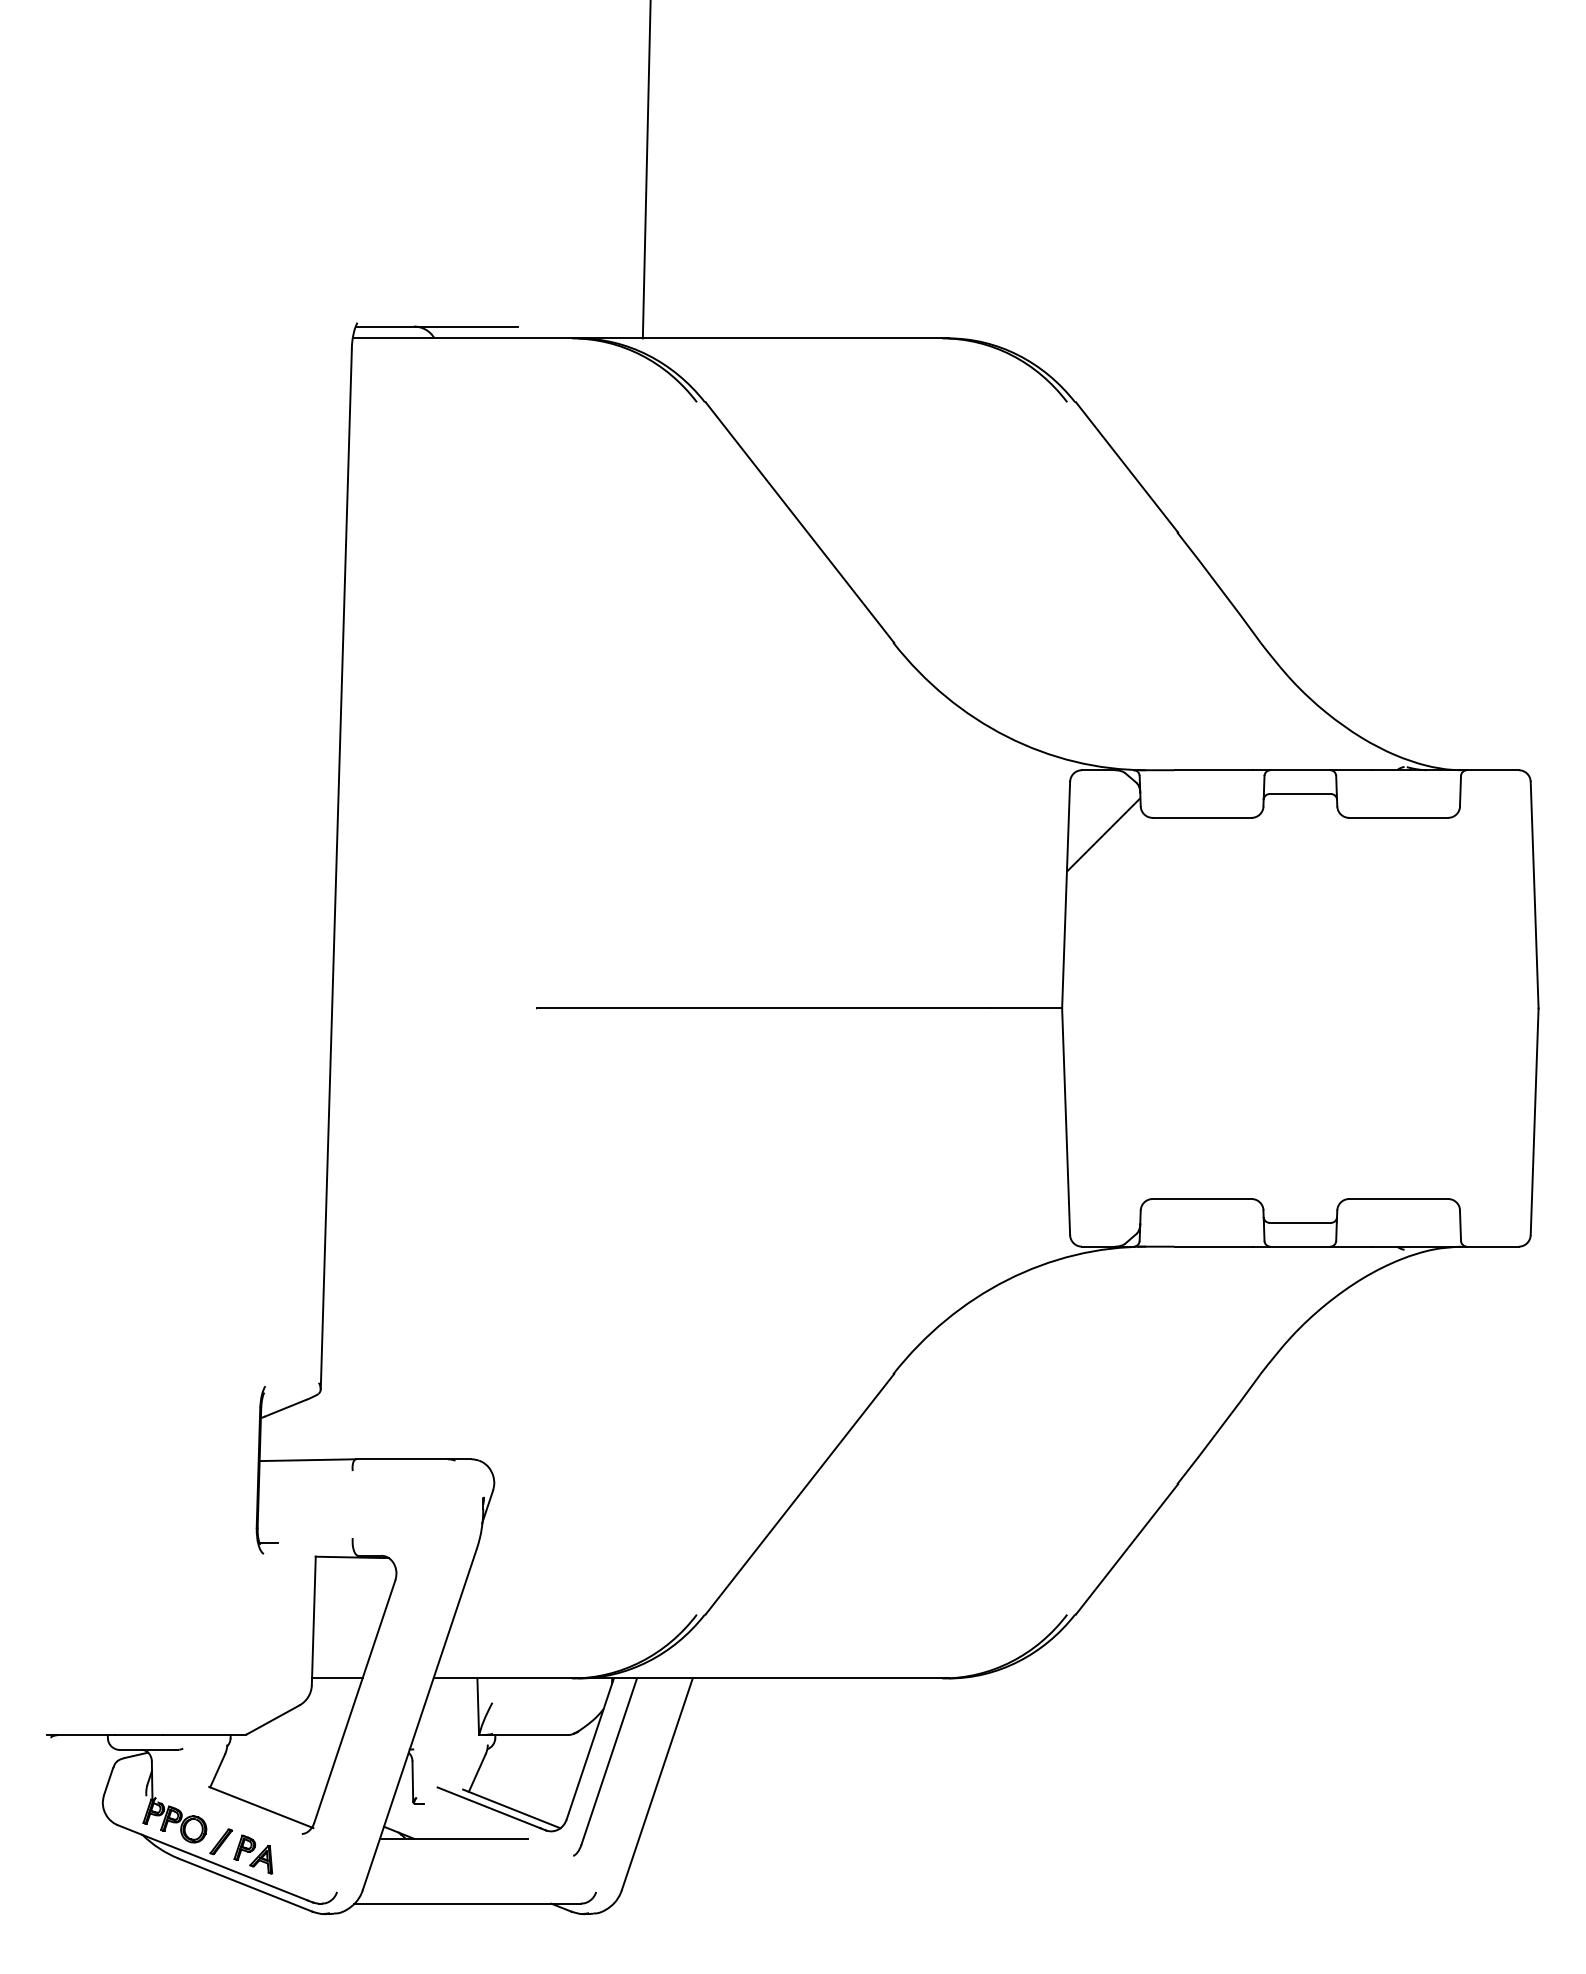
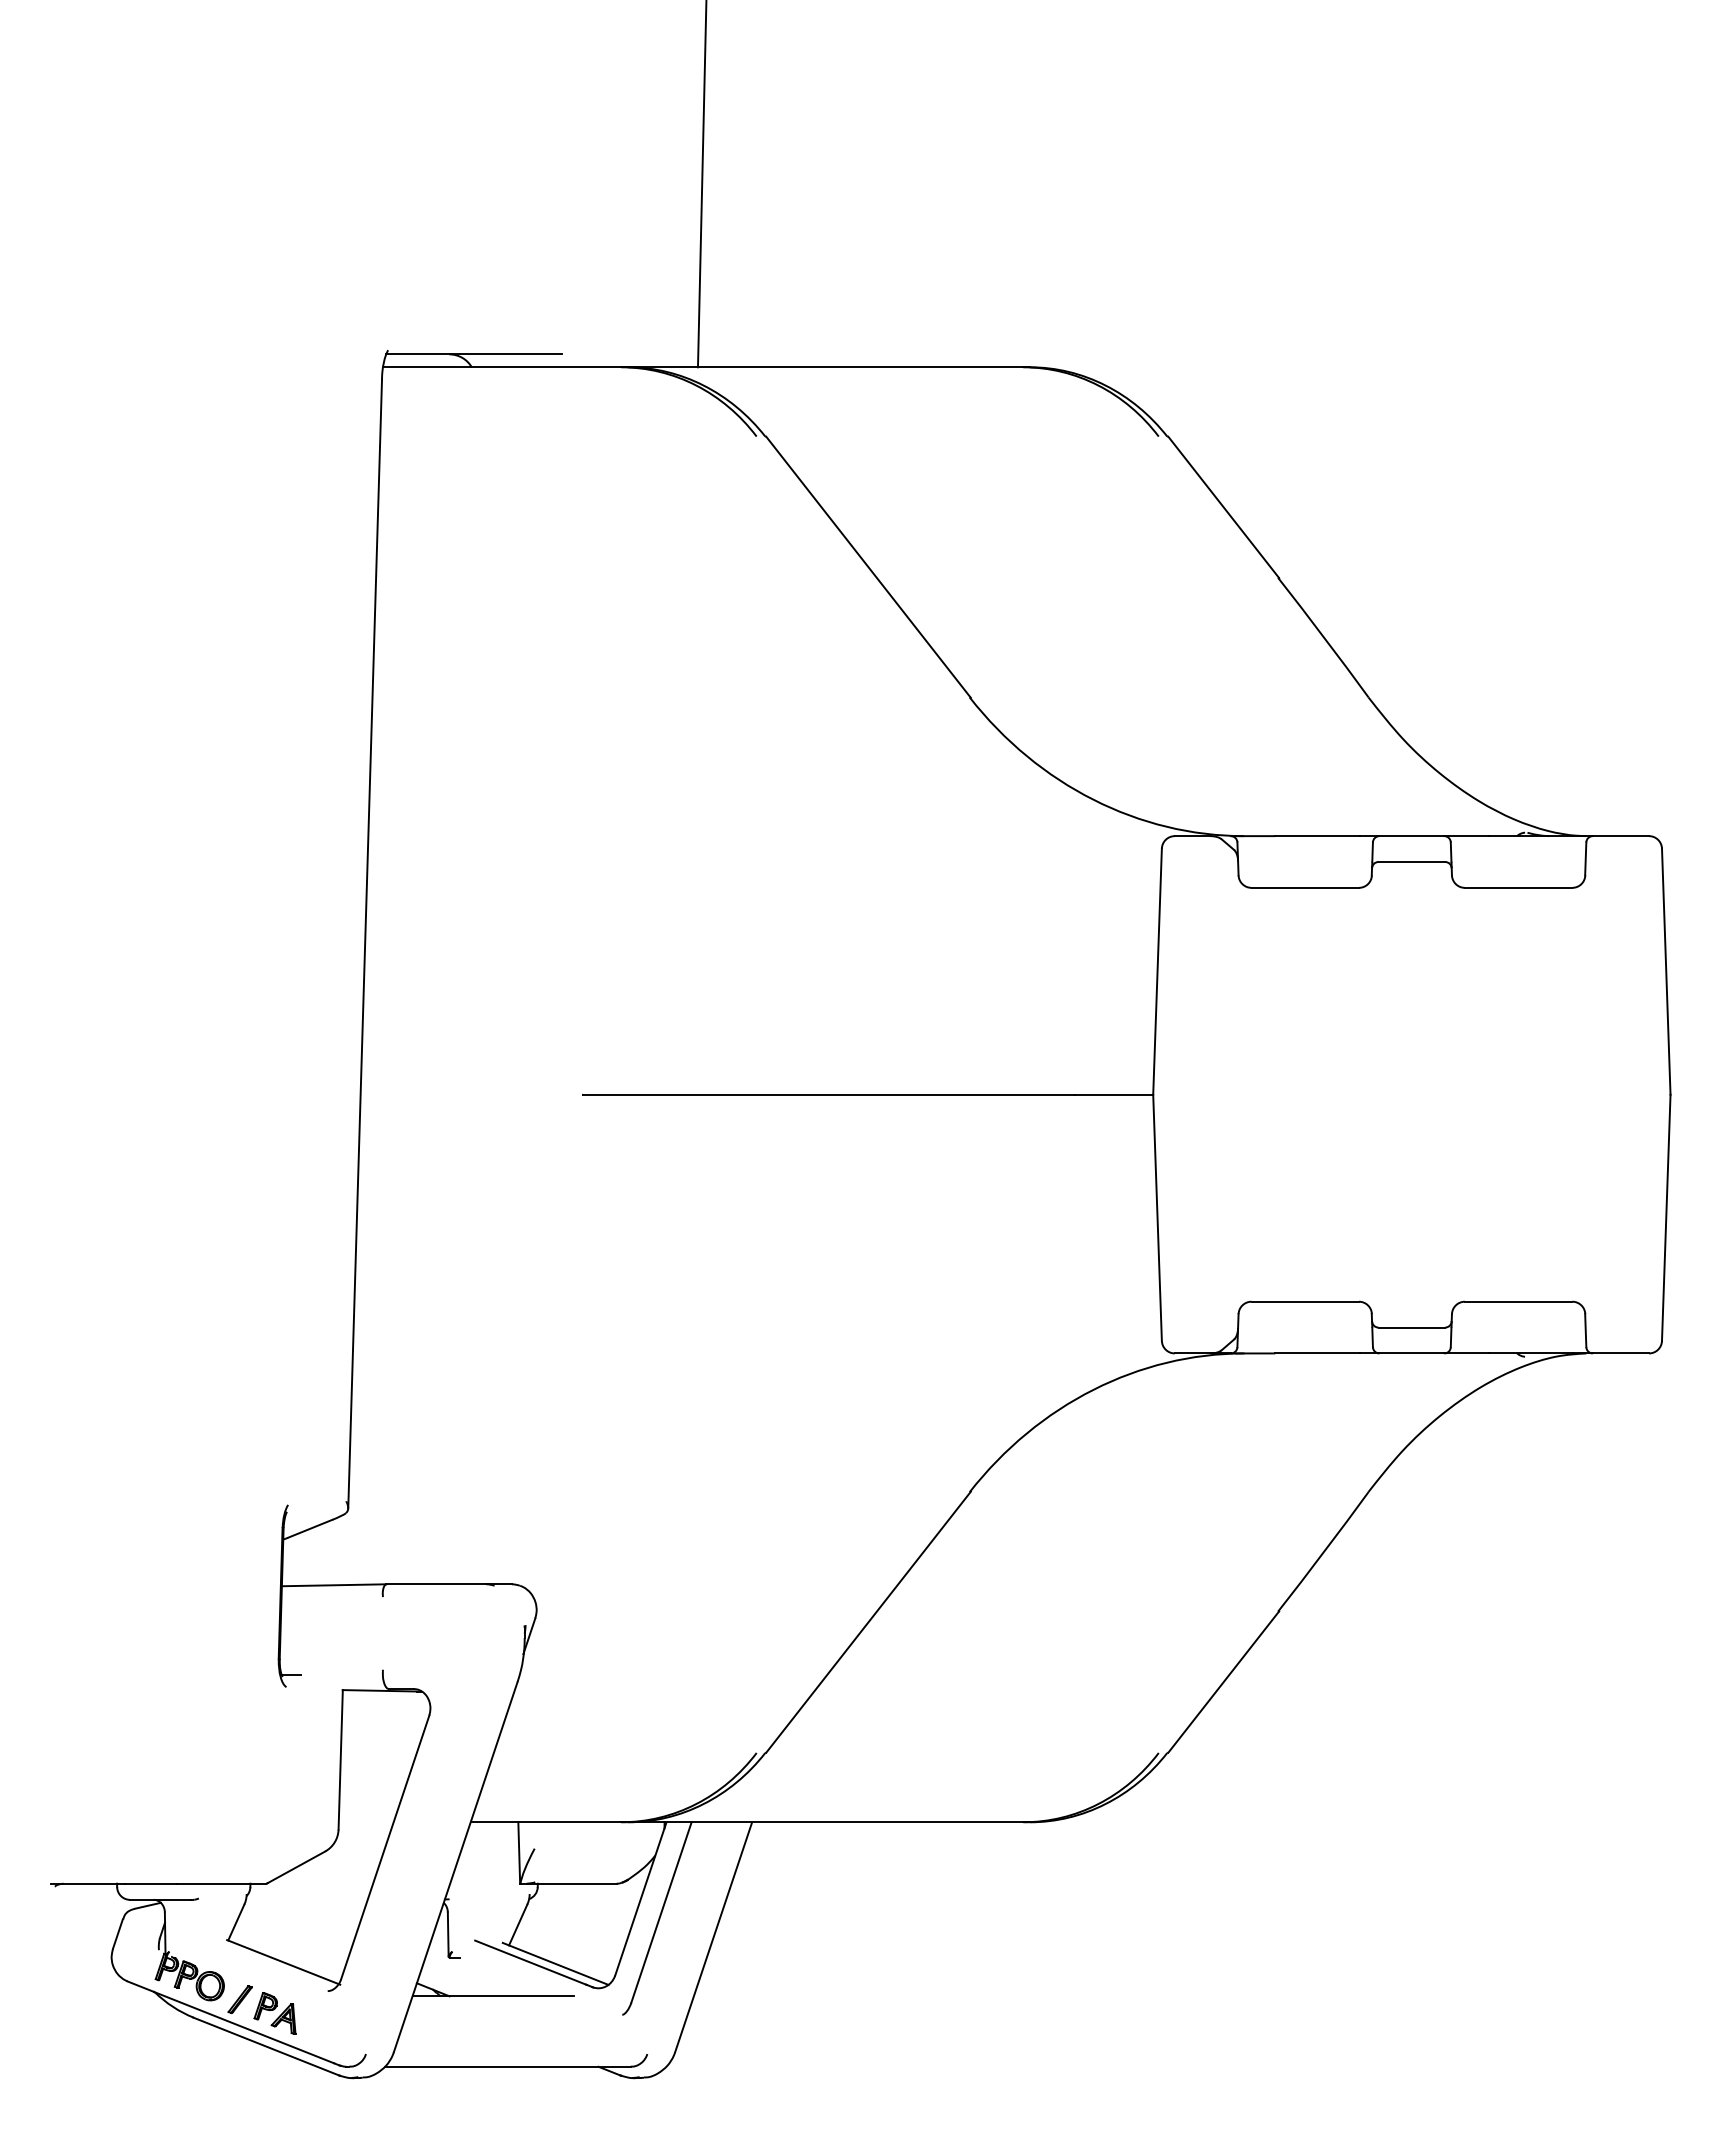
hatch: (1103, 835) -> (1198, 906), removed
line: (336, 1678) -> (365, 1822), removed

